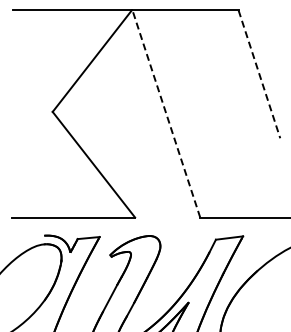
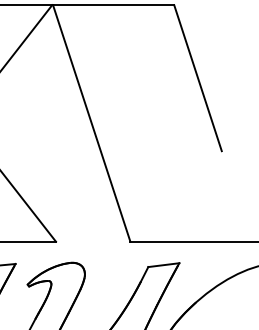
line: (259, 74) -> (198, 78), dashed -> solid
line: (166, 114) -> (91, 124), dashed -> solid

